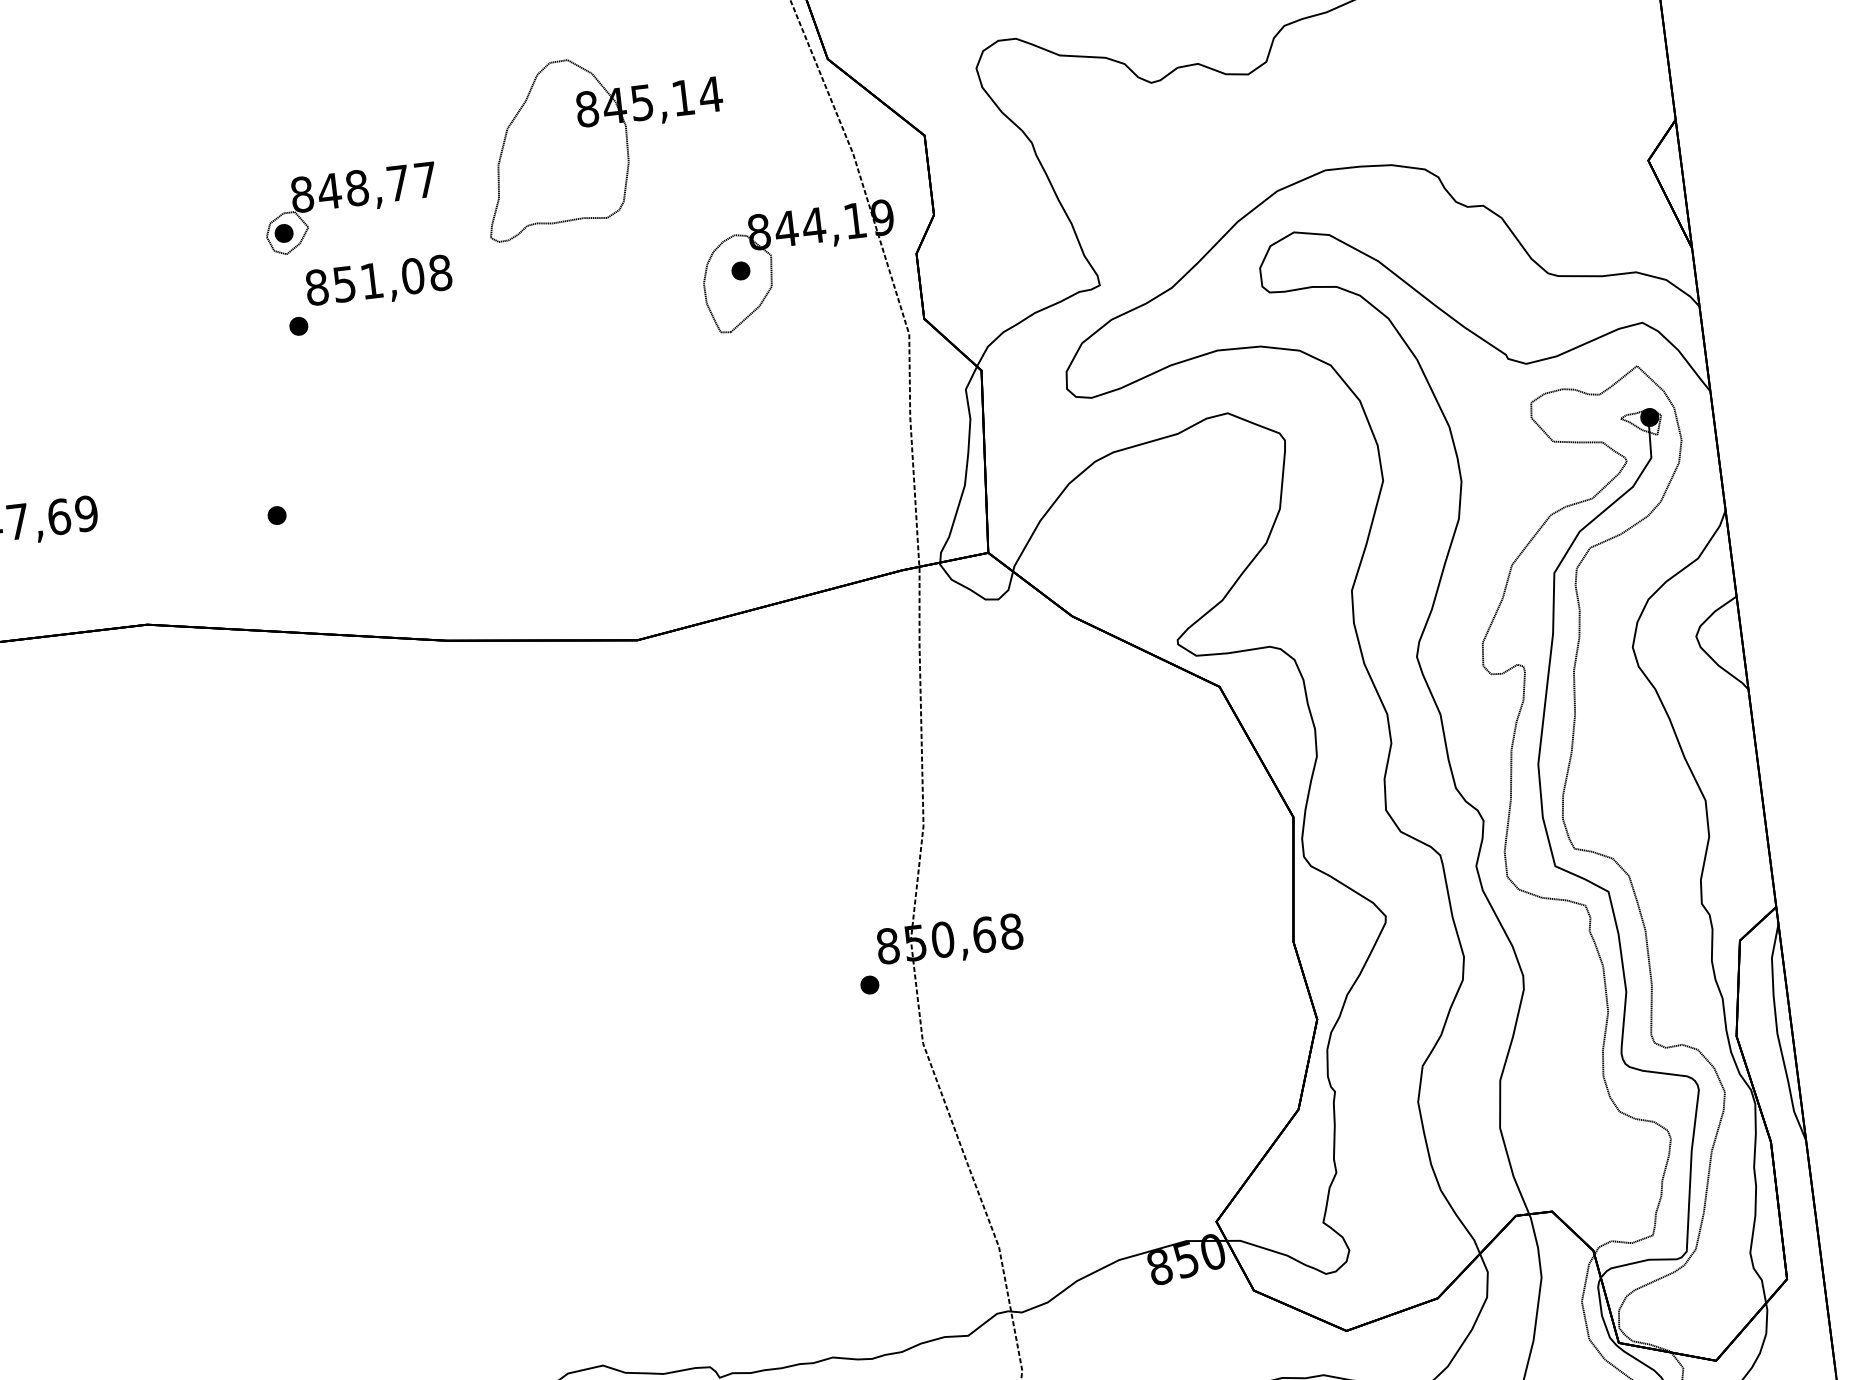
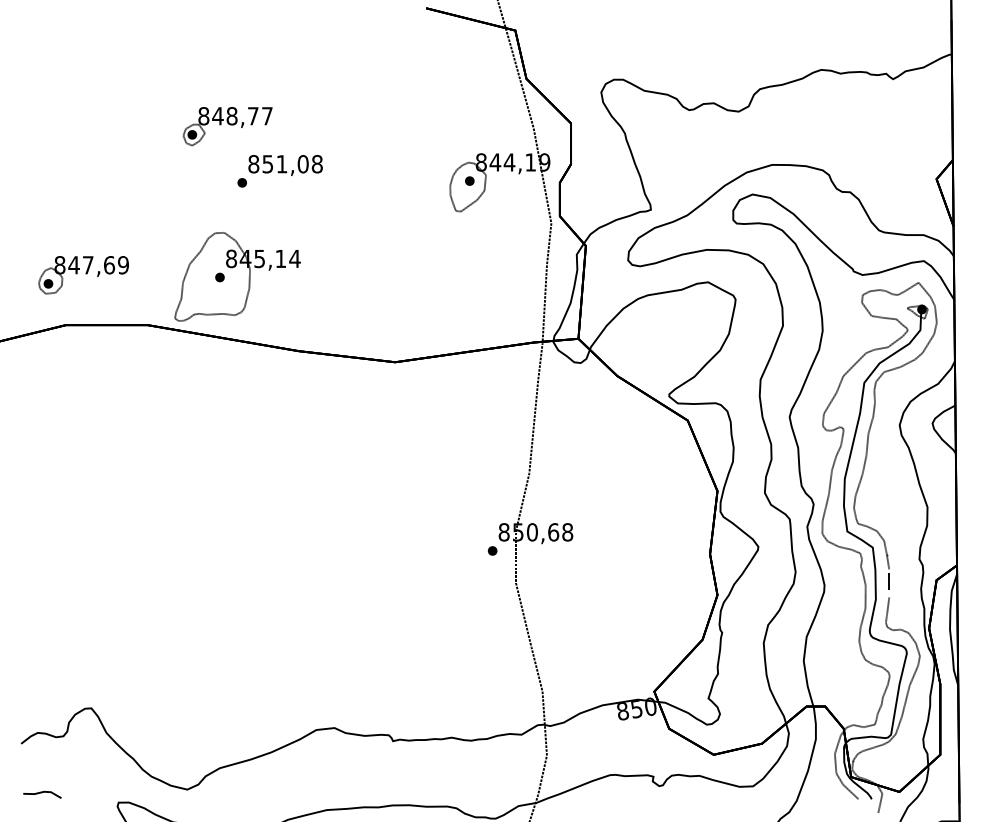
part: (602, 142) -> (237, 276), moved
part: (350, 209) -> (227, 126), moved

